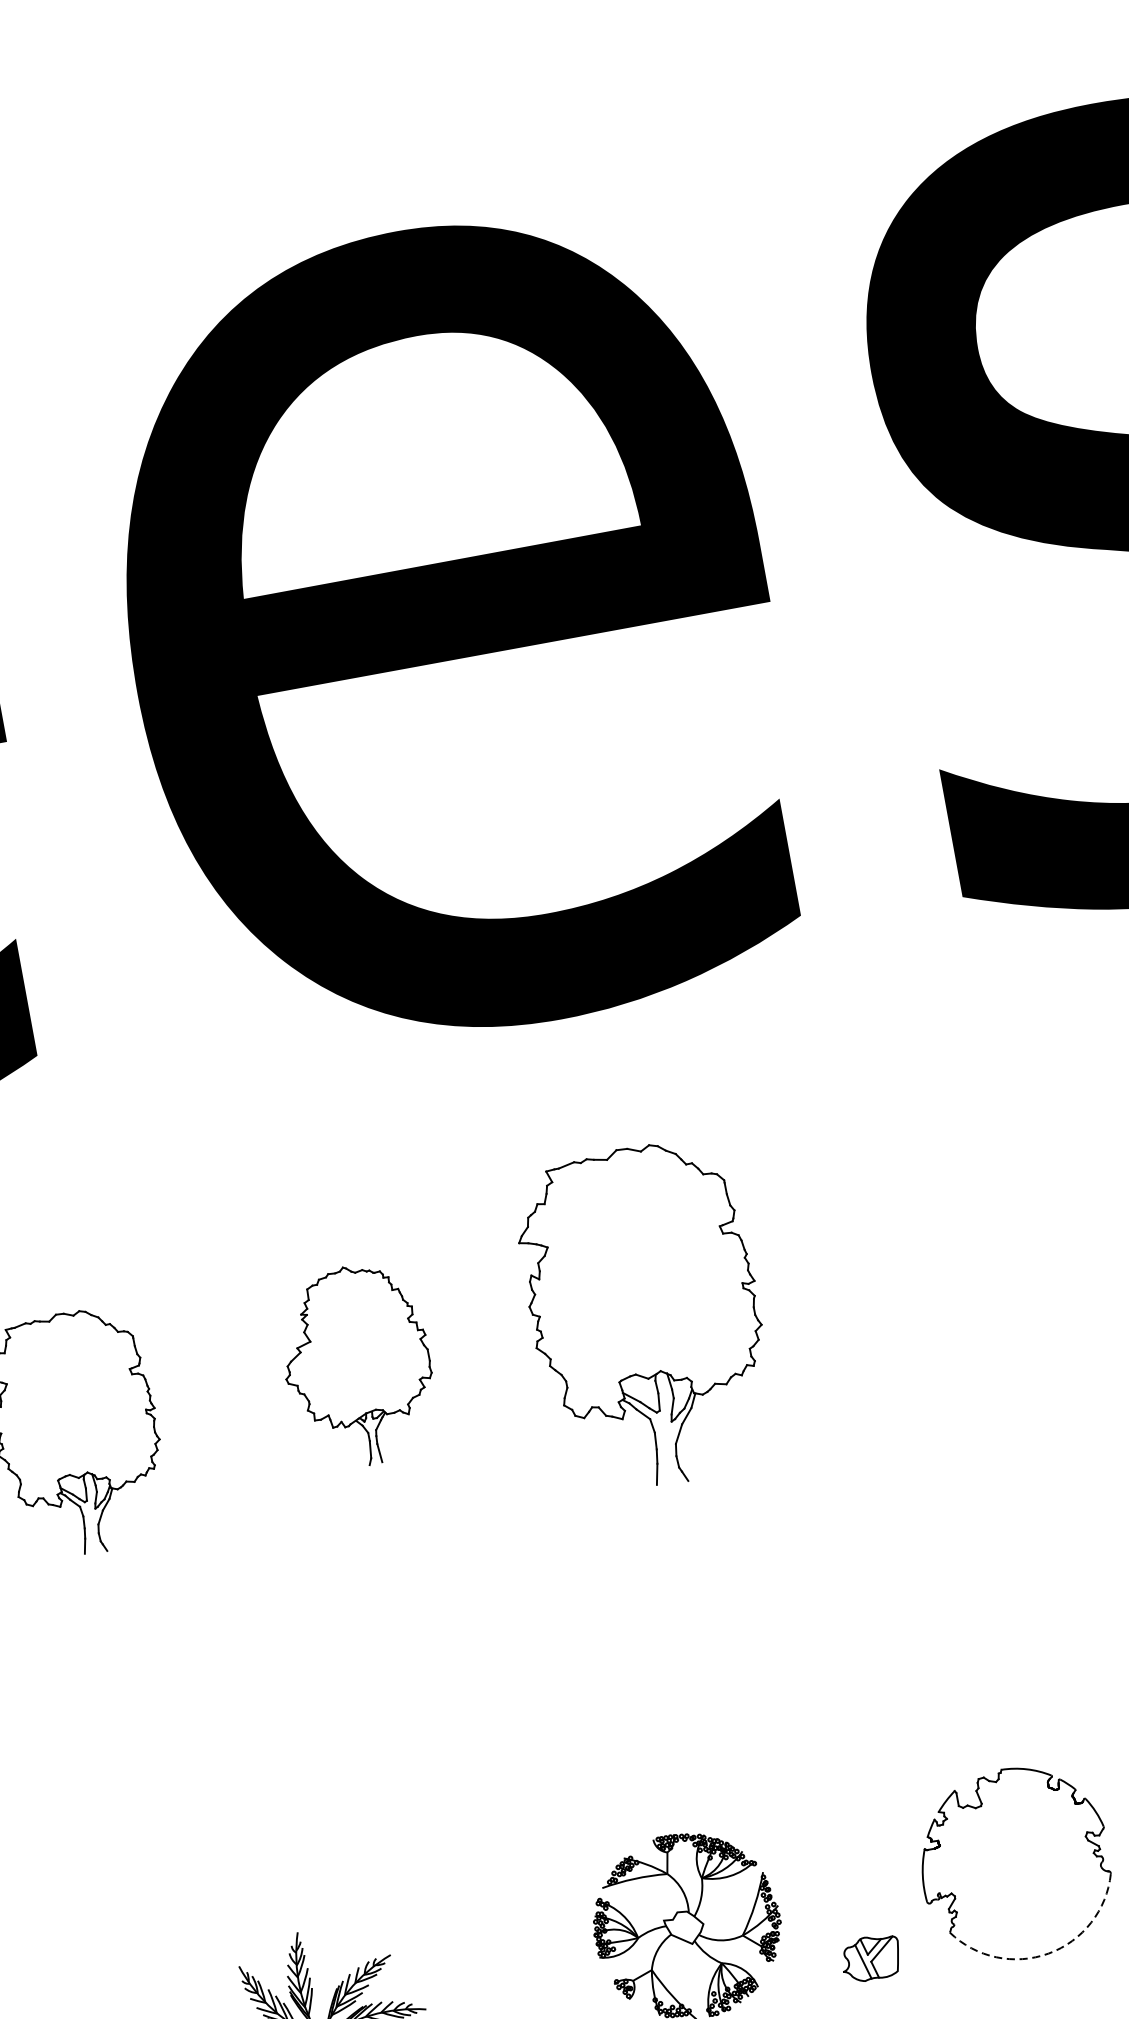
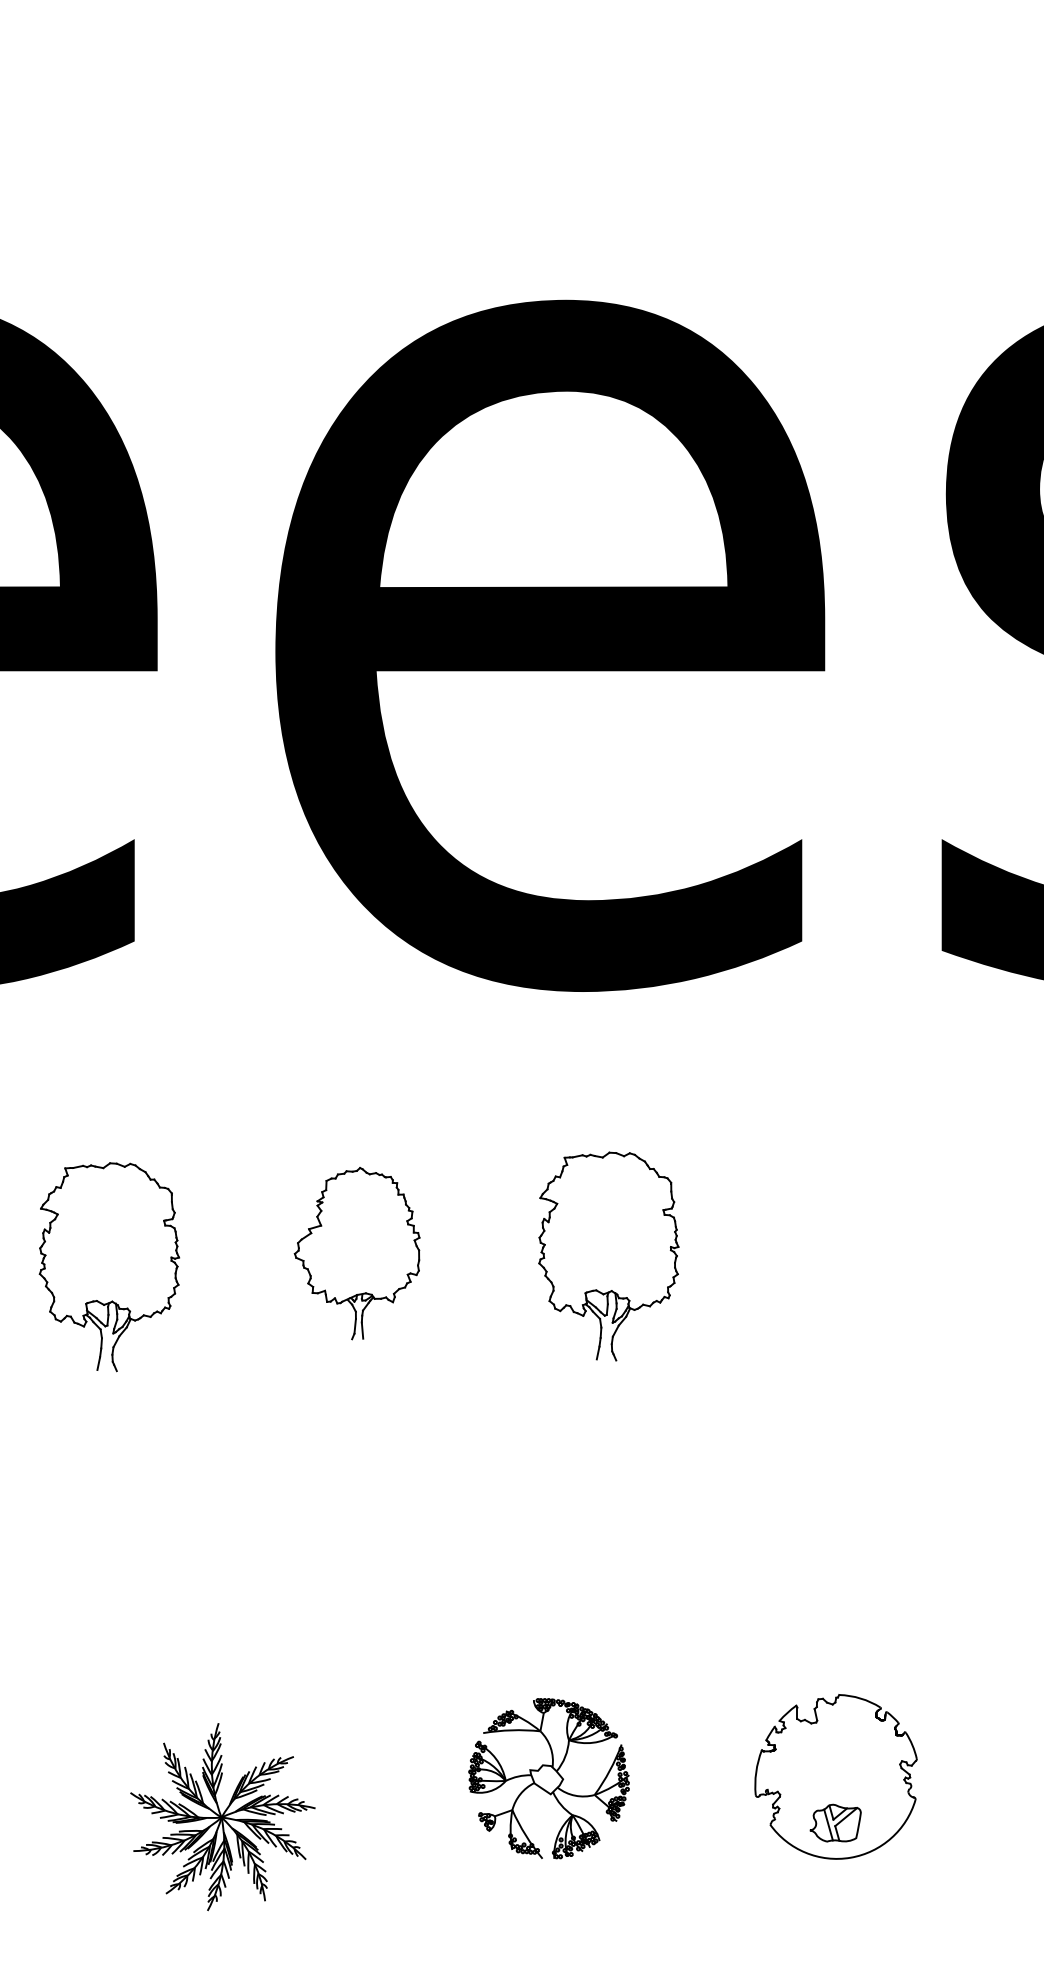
part: (645, 1316) -> (608, 1256), size x0.71
arc: (1048, 1953) -> (850, 1857), dashed -> solid
part: (870, 1957) -> (835, 1822), moved

